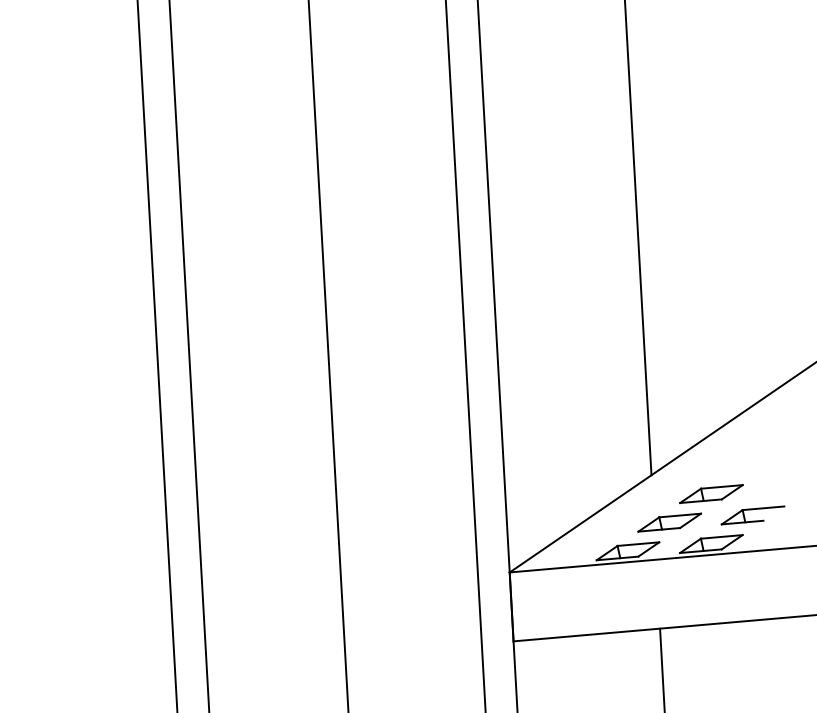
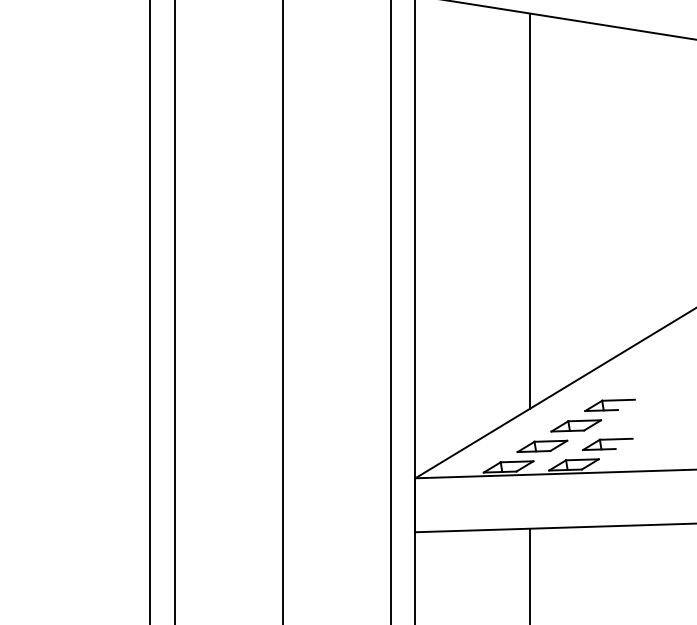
part: (752, 464) -> (609, 404), added

